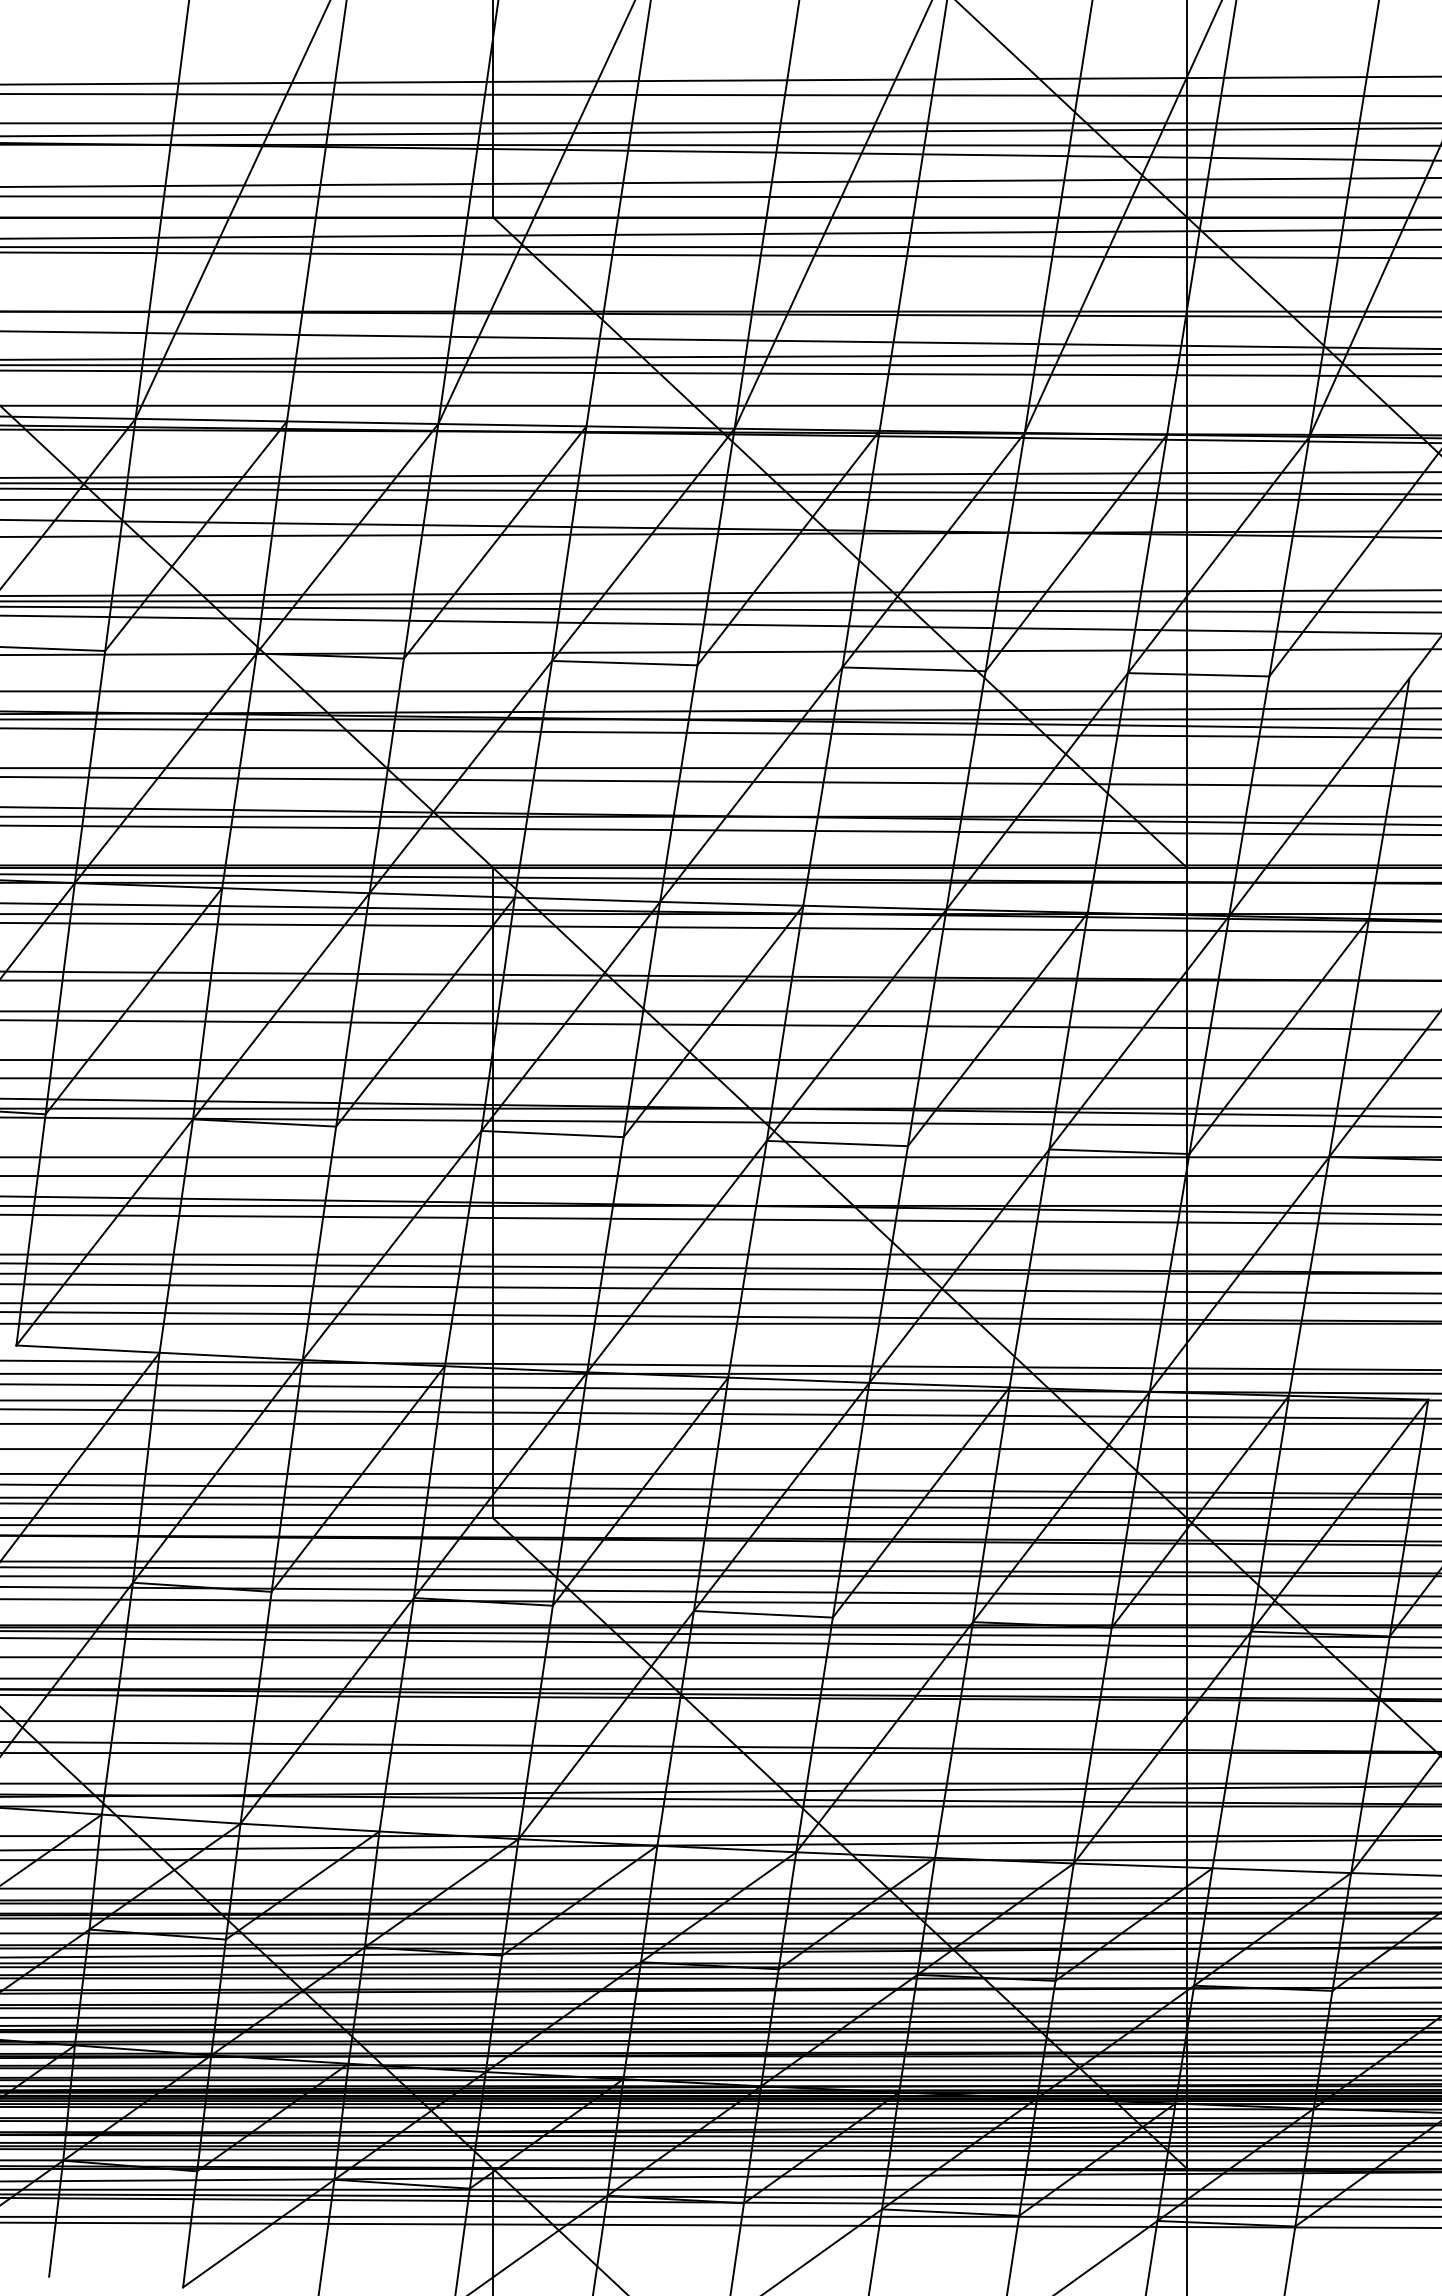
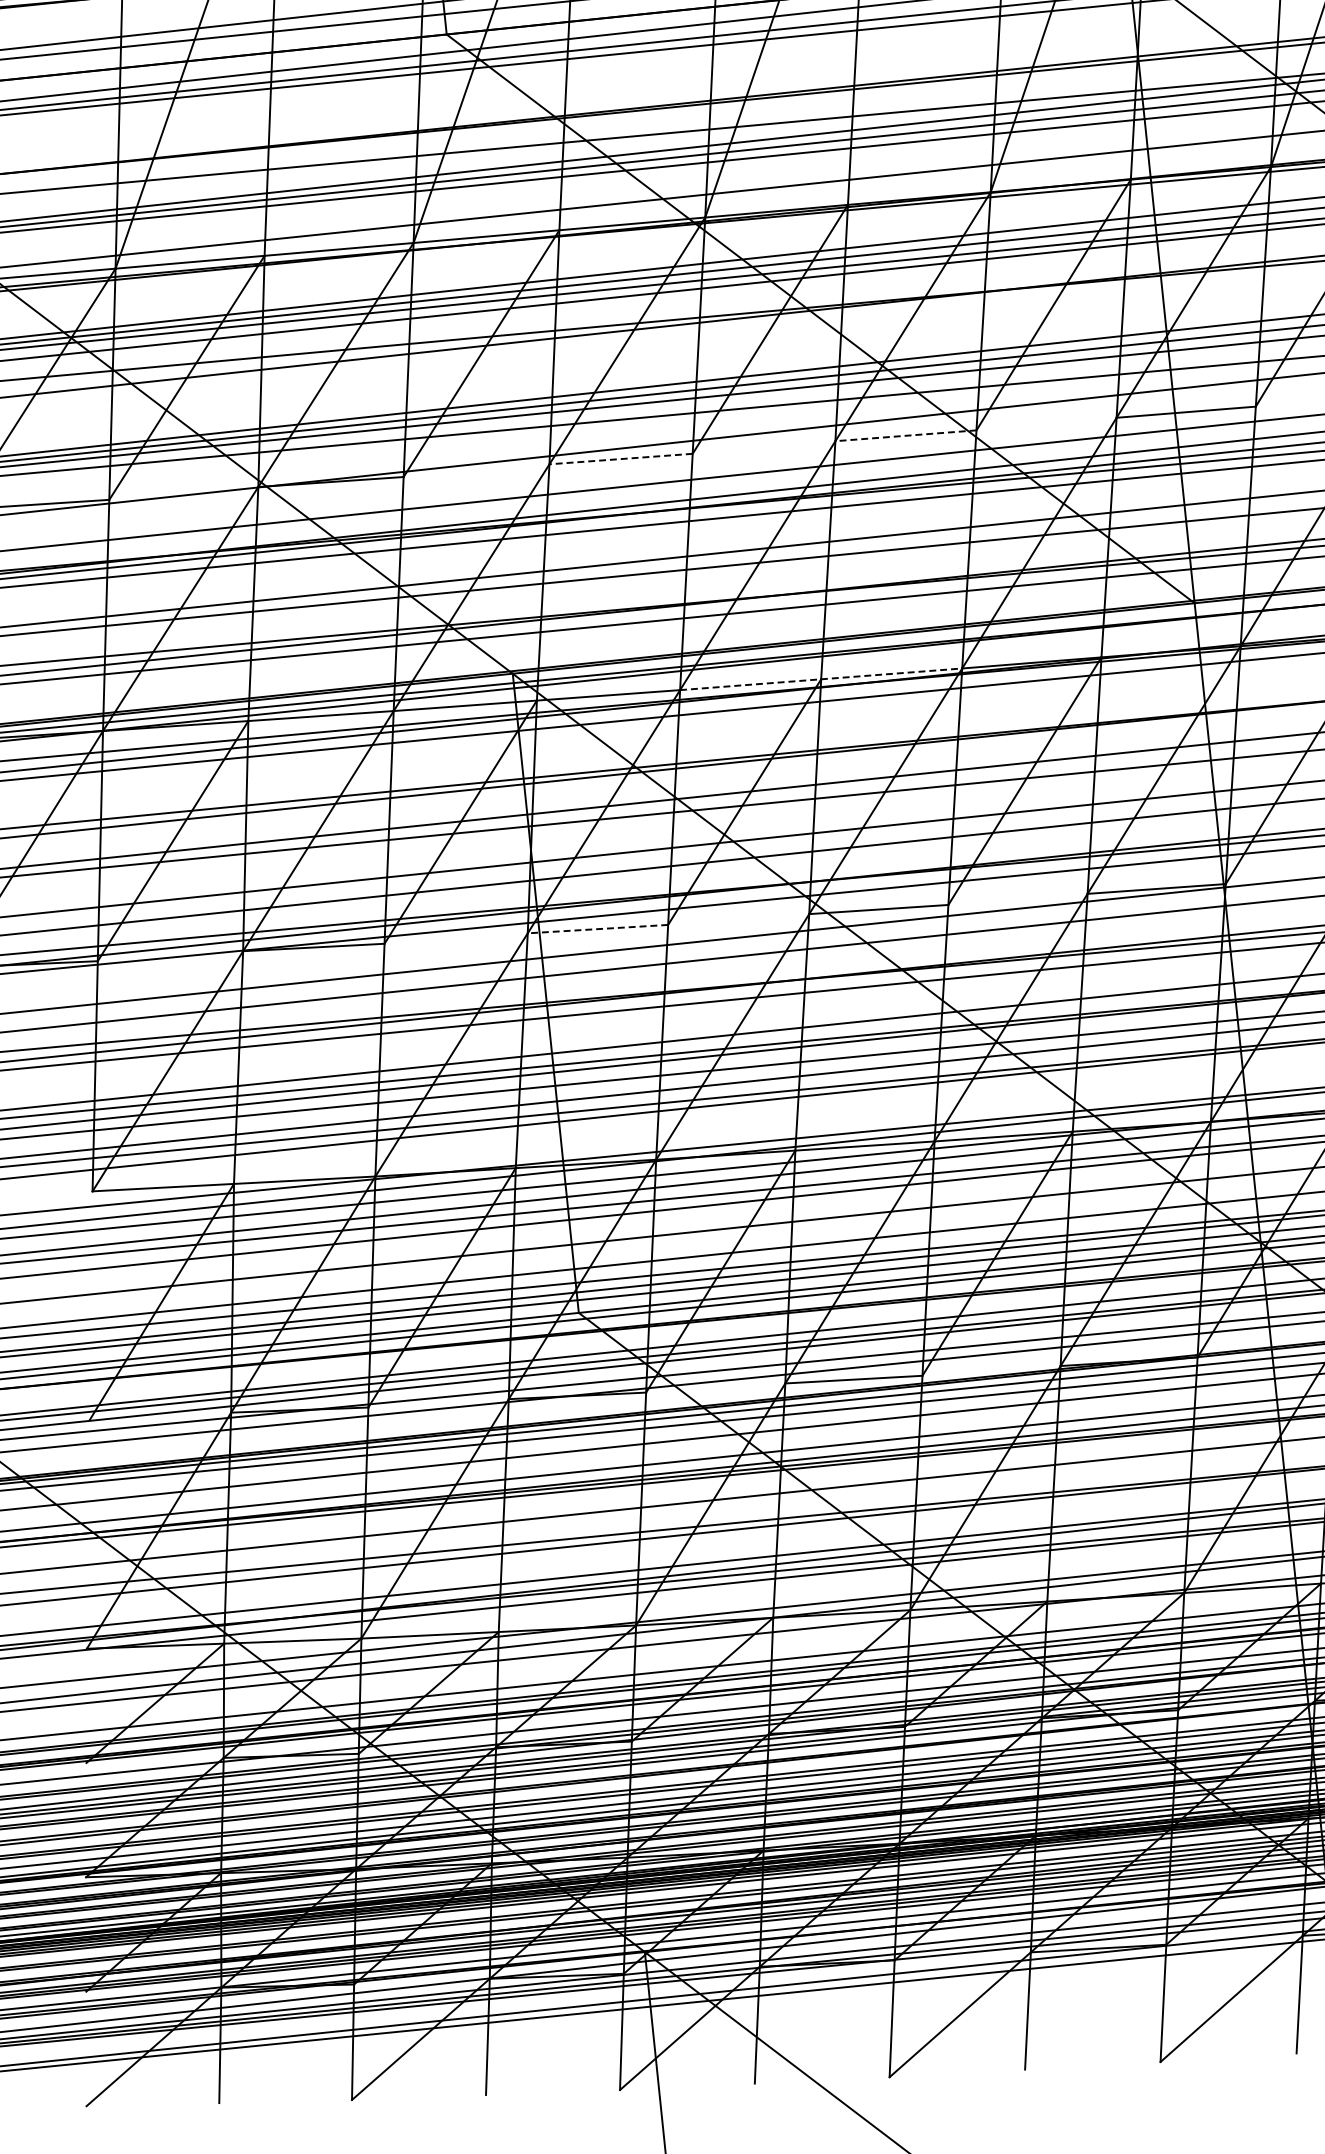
line: (624, 663) -> (620, 459), solid -> dashed
line: (914, 669) -> (906, 435), solid -> dashed
line: (803, 905) -> (821, 679), solid -> dashed
line: (552, 1134) -> (597, 929), solid -> dashed

